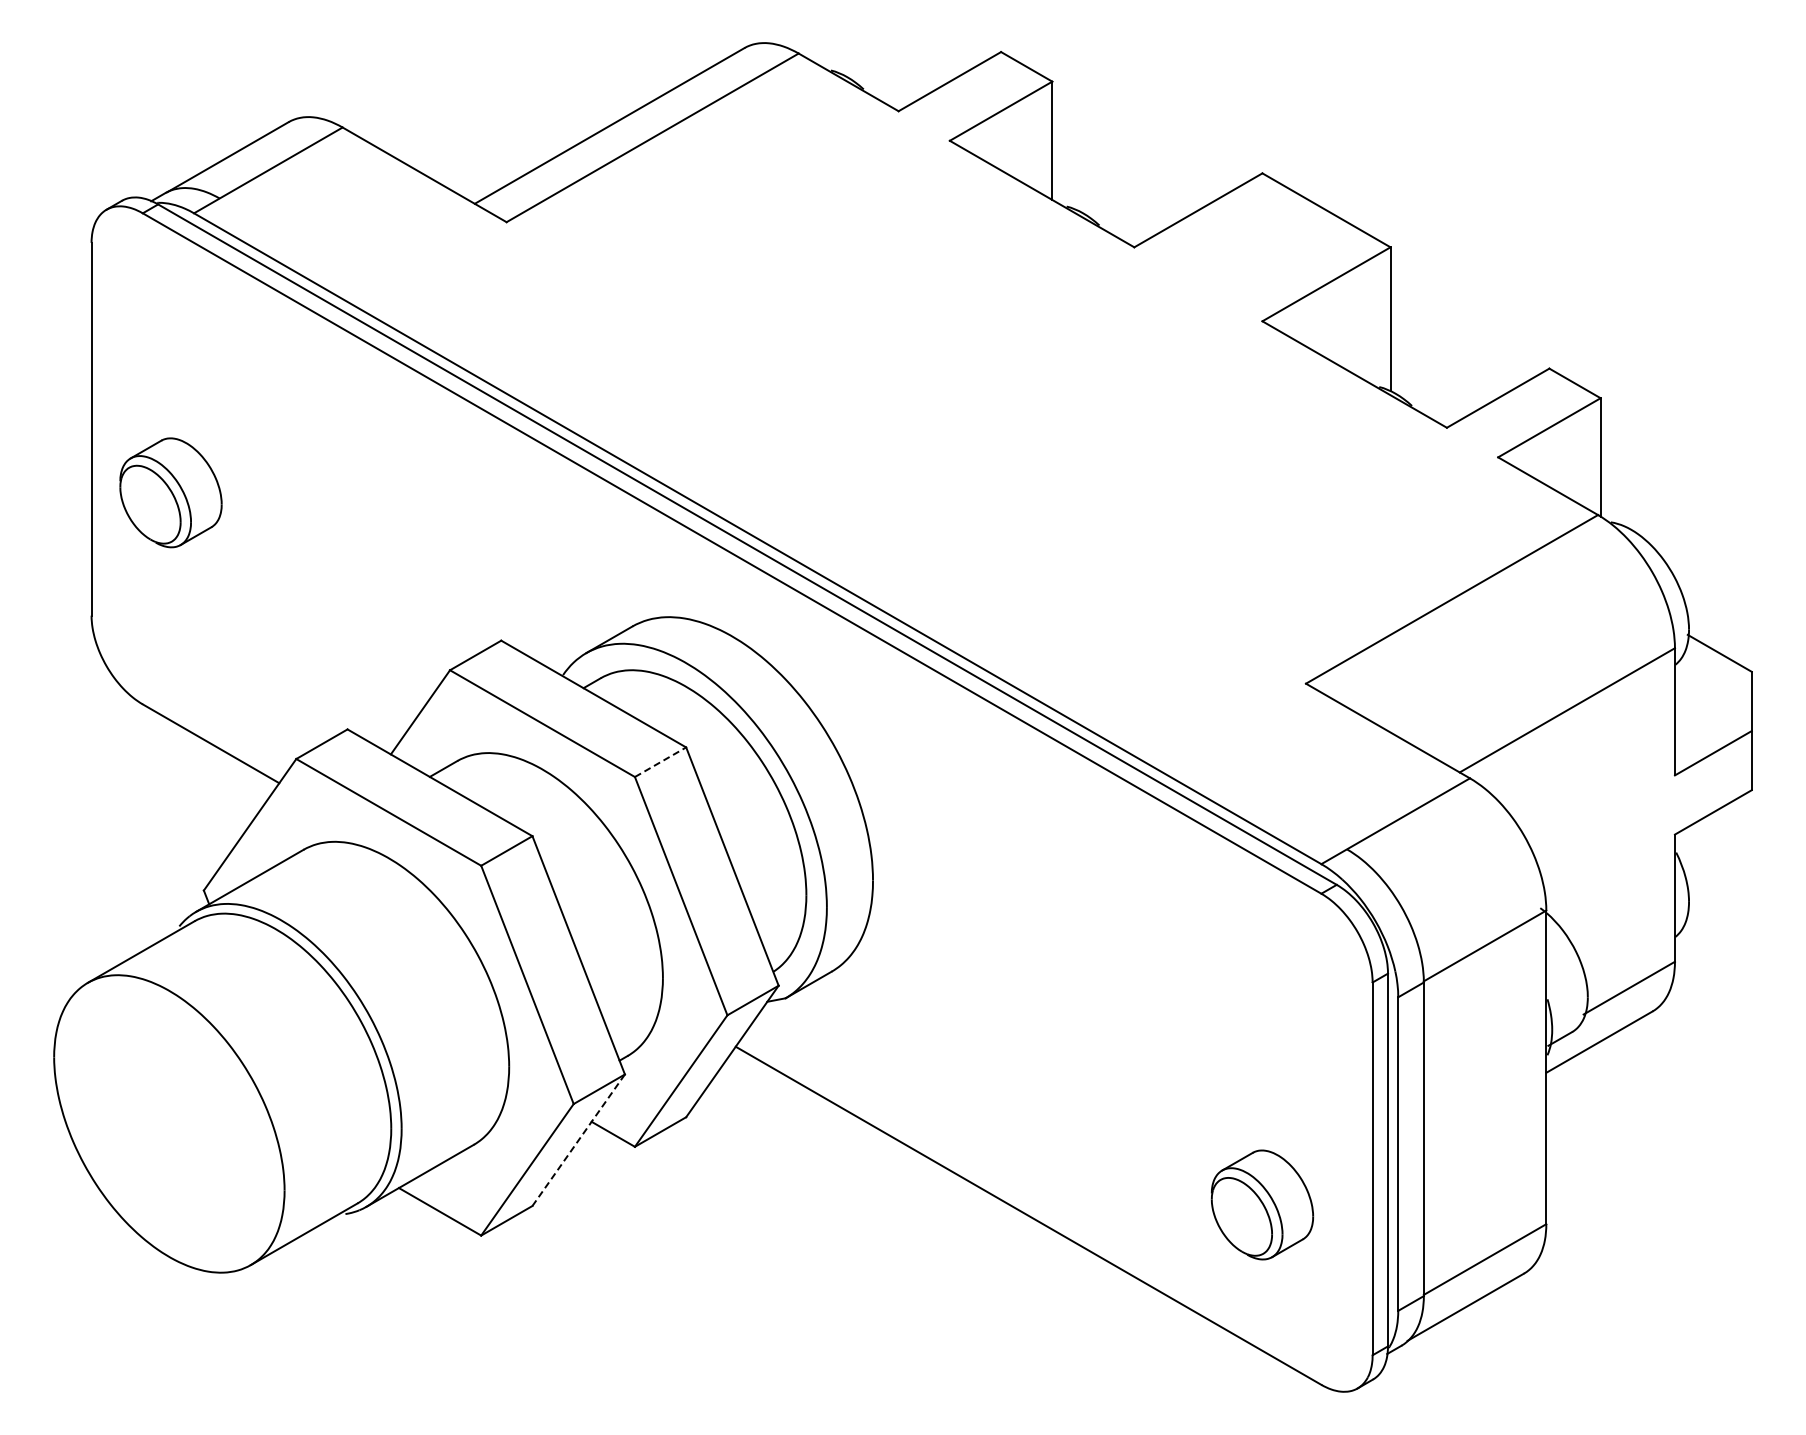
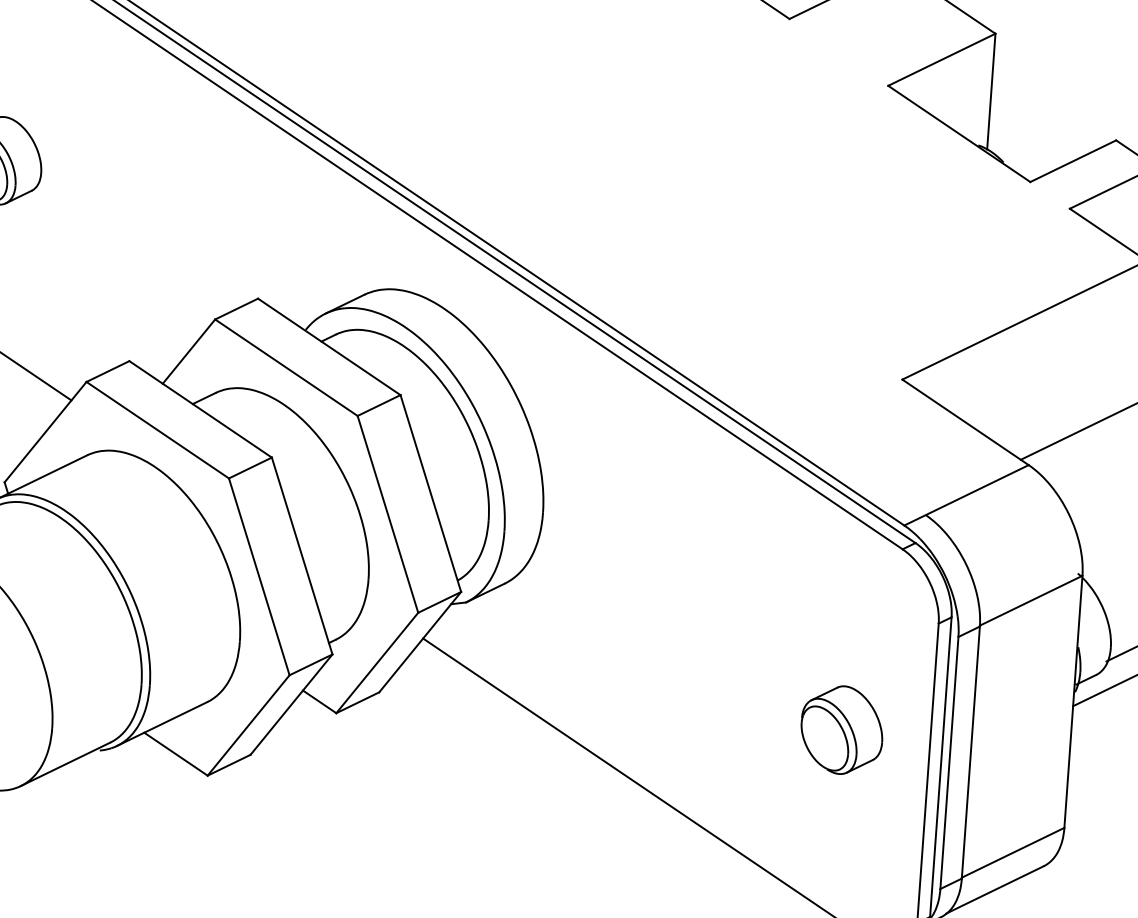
line: (660, 762) -> (379, 405), dashed -> solid
line: (578, 1140) -> (291, 704), dashed -> solid
part: (1262, 1204) -> (842, 729), moved

